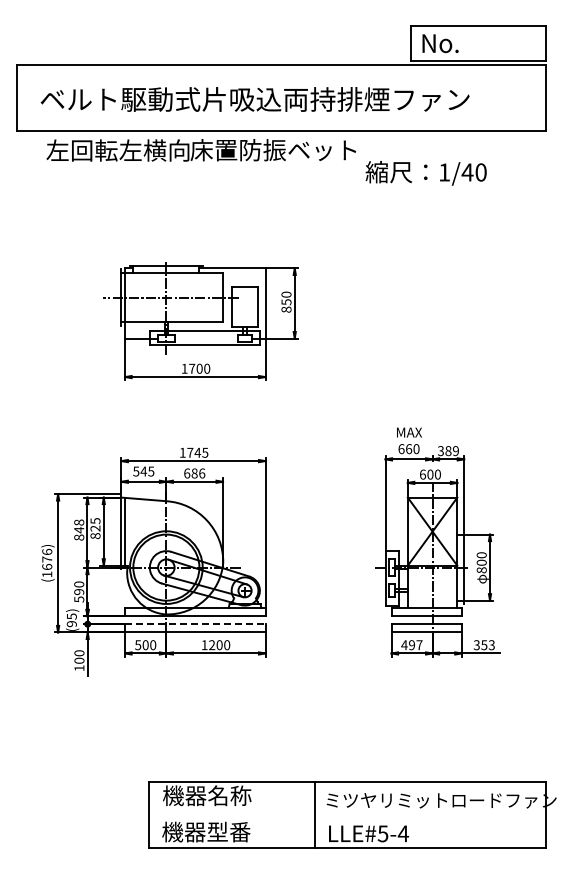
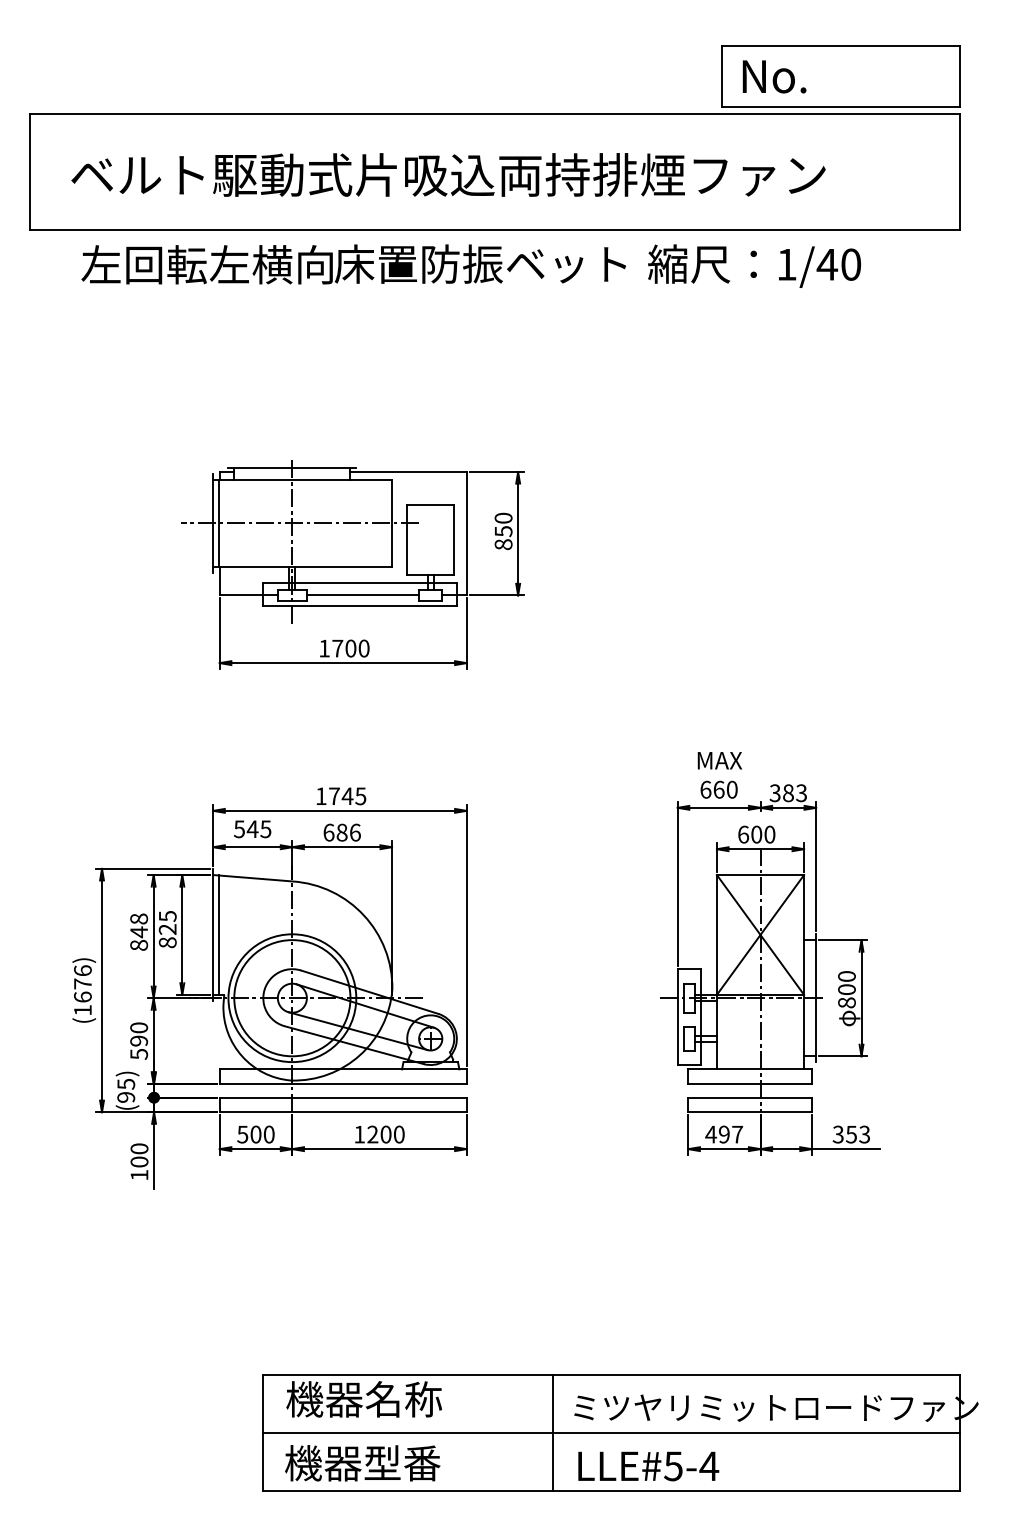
text: (425, 173) -> (753, 266), moved
line: (206, 338) -> (362, 595), added
text: (455, 450) -> (800, 792), 389 -> 383
line: (195, 624) -> (343, 1098), dashed -> solid
line: (347, 814) -> (610, 1432), added

